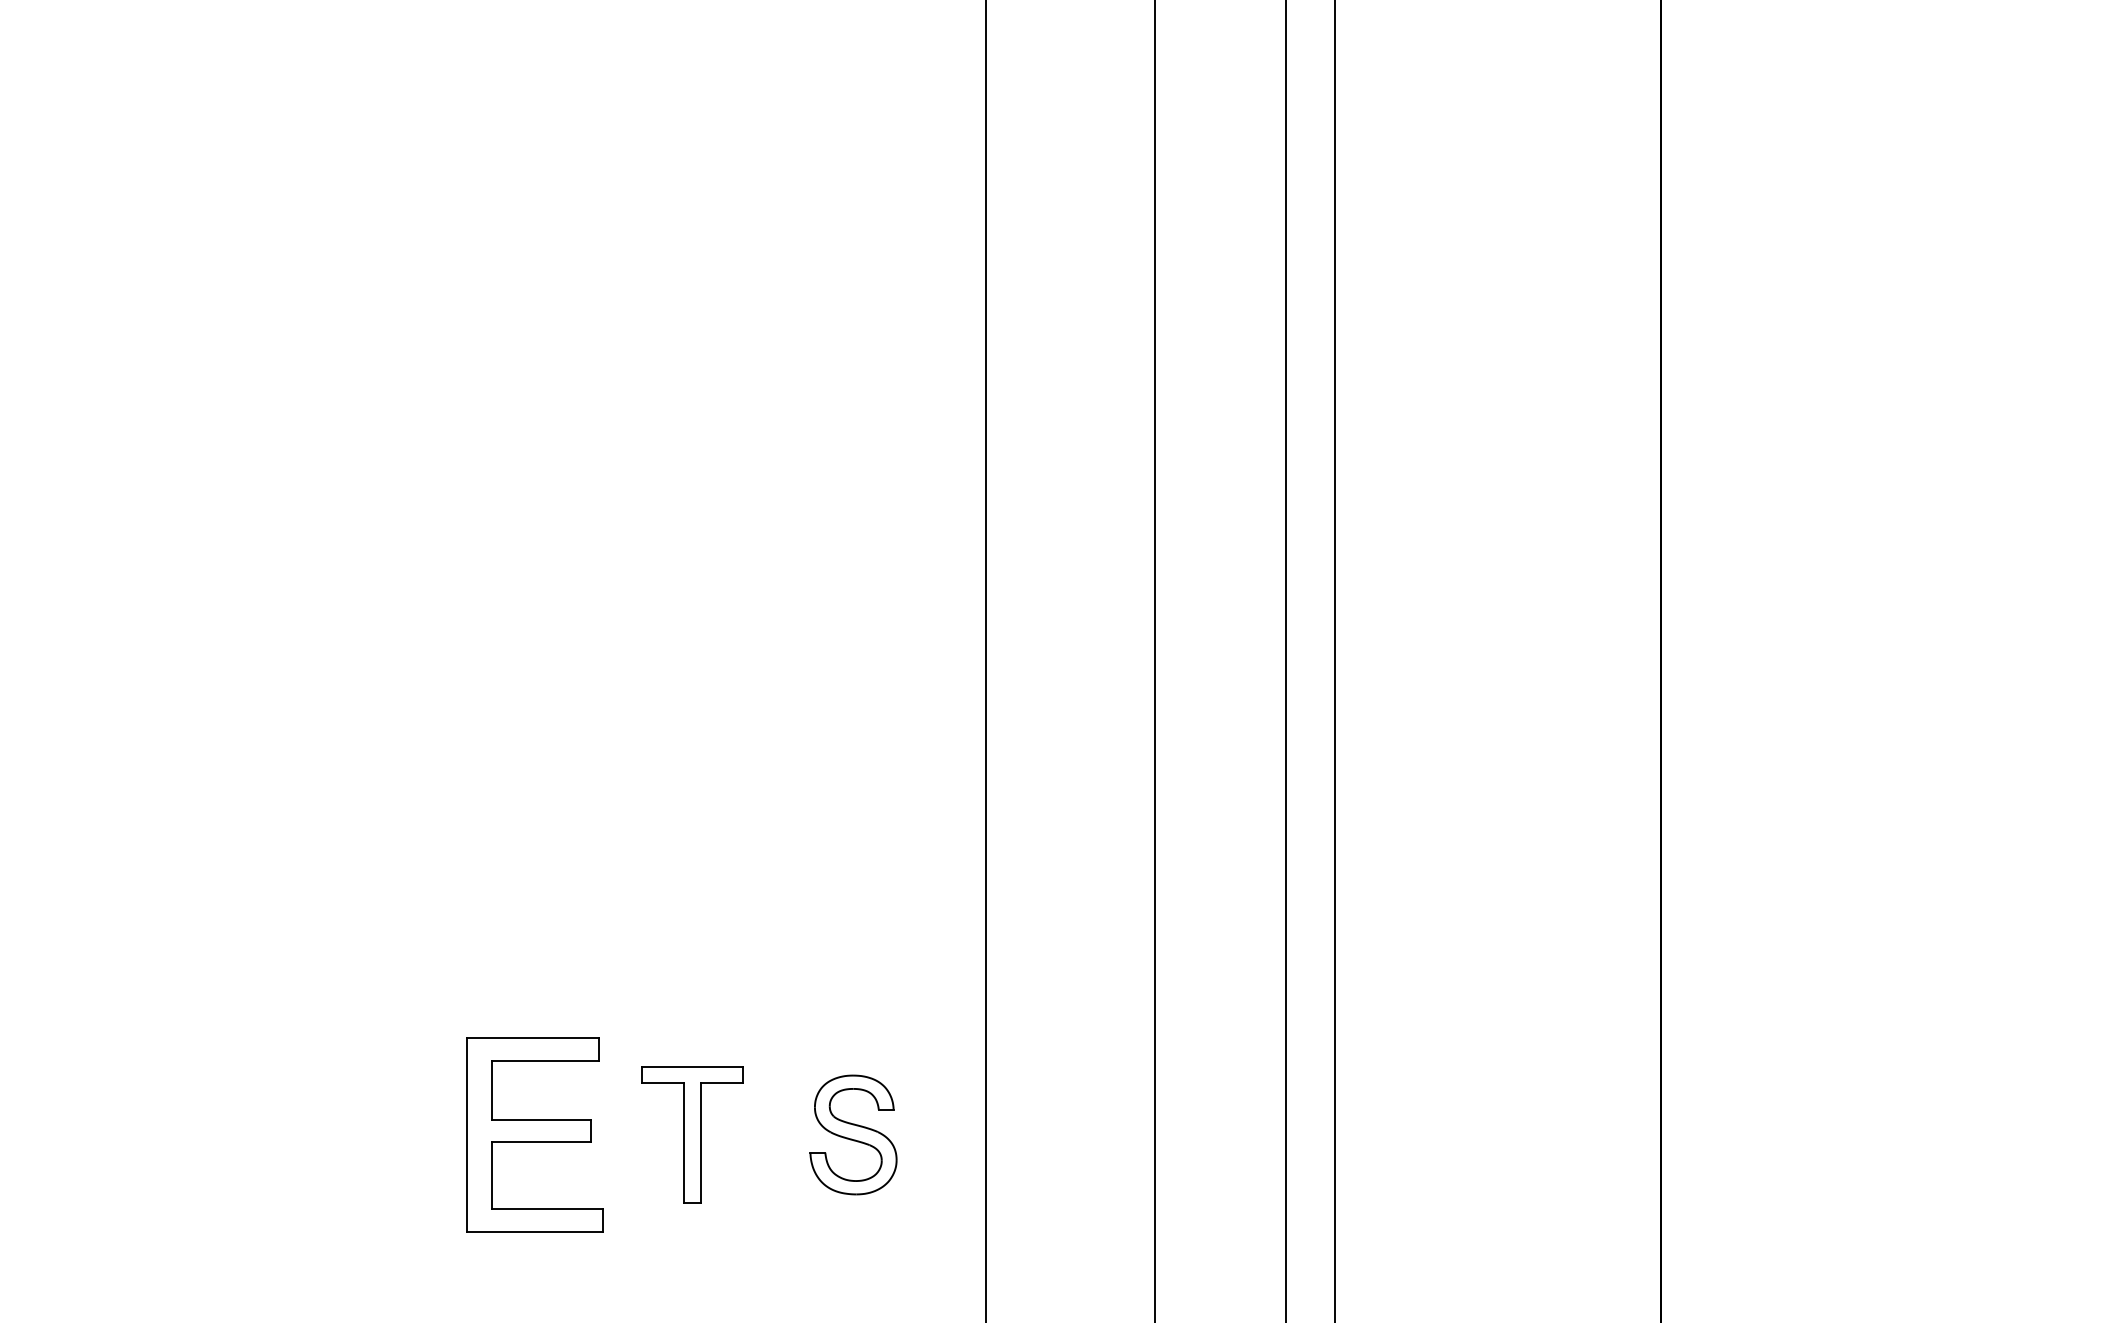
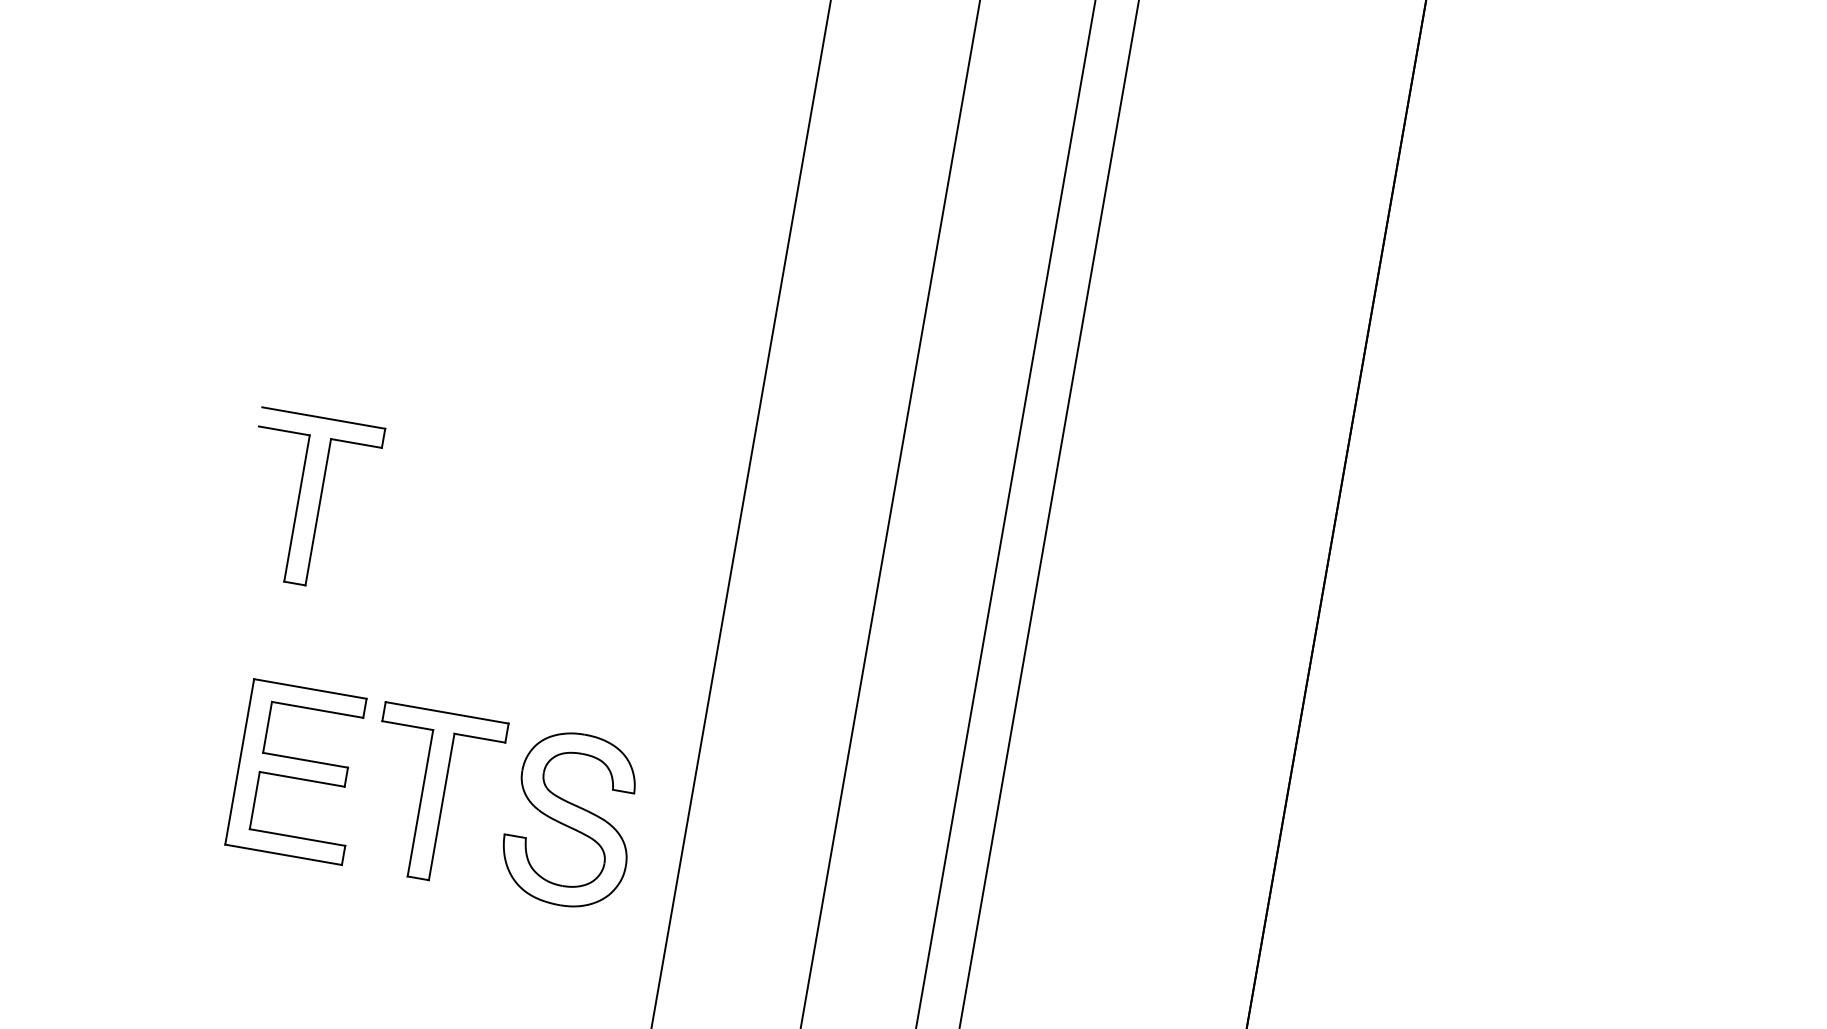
part: (482, 825) -> (299, 499), added
part: (692, 1134) -> (432, 795), size x1.43
part: (853, 1134) -> (570, 819), size x1.67

